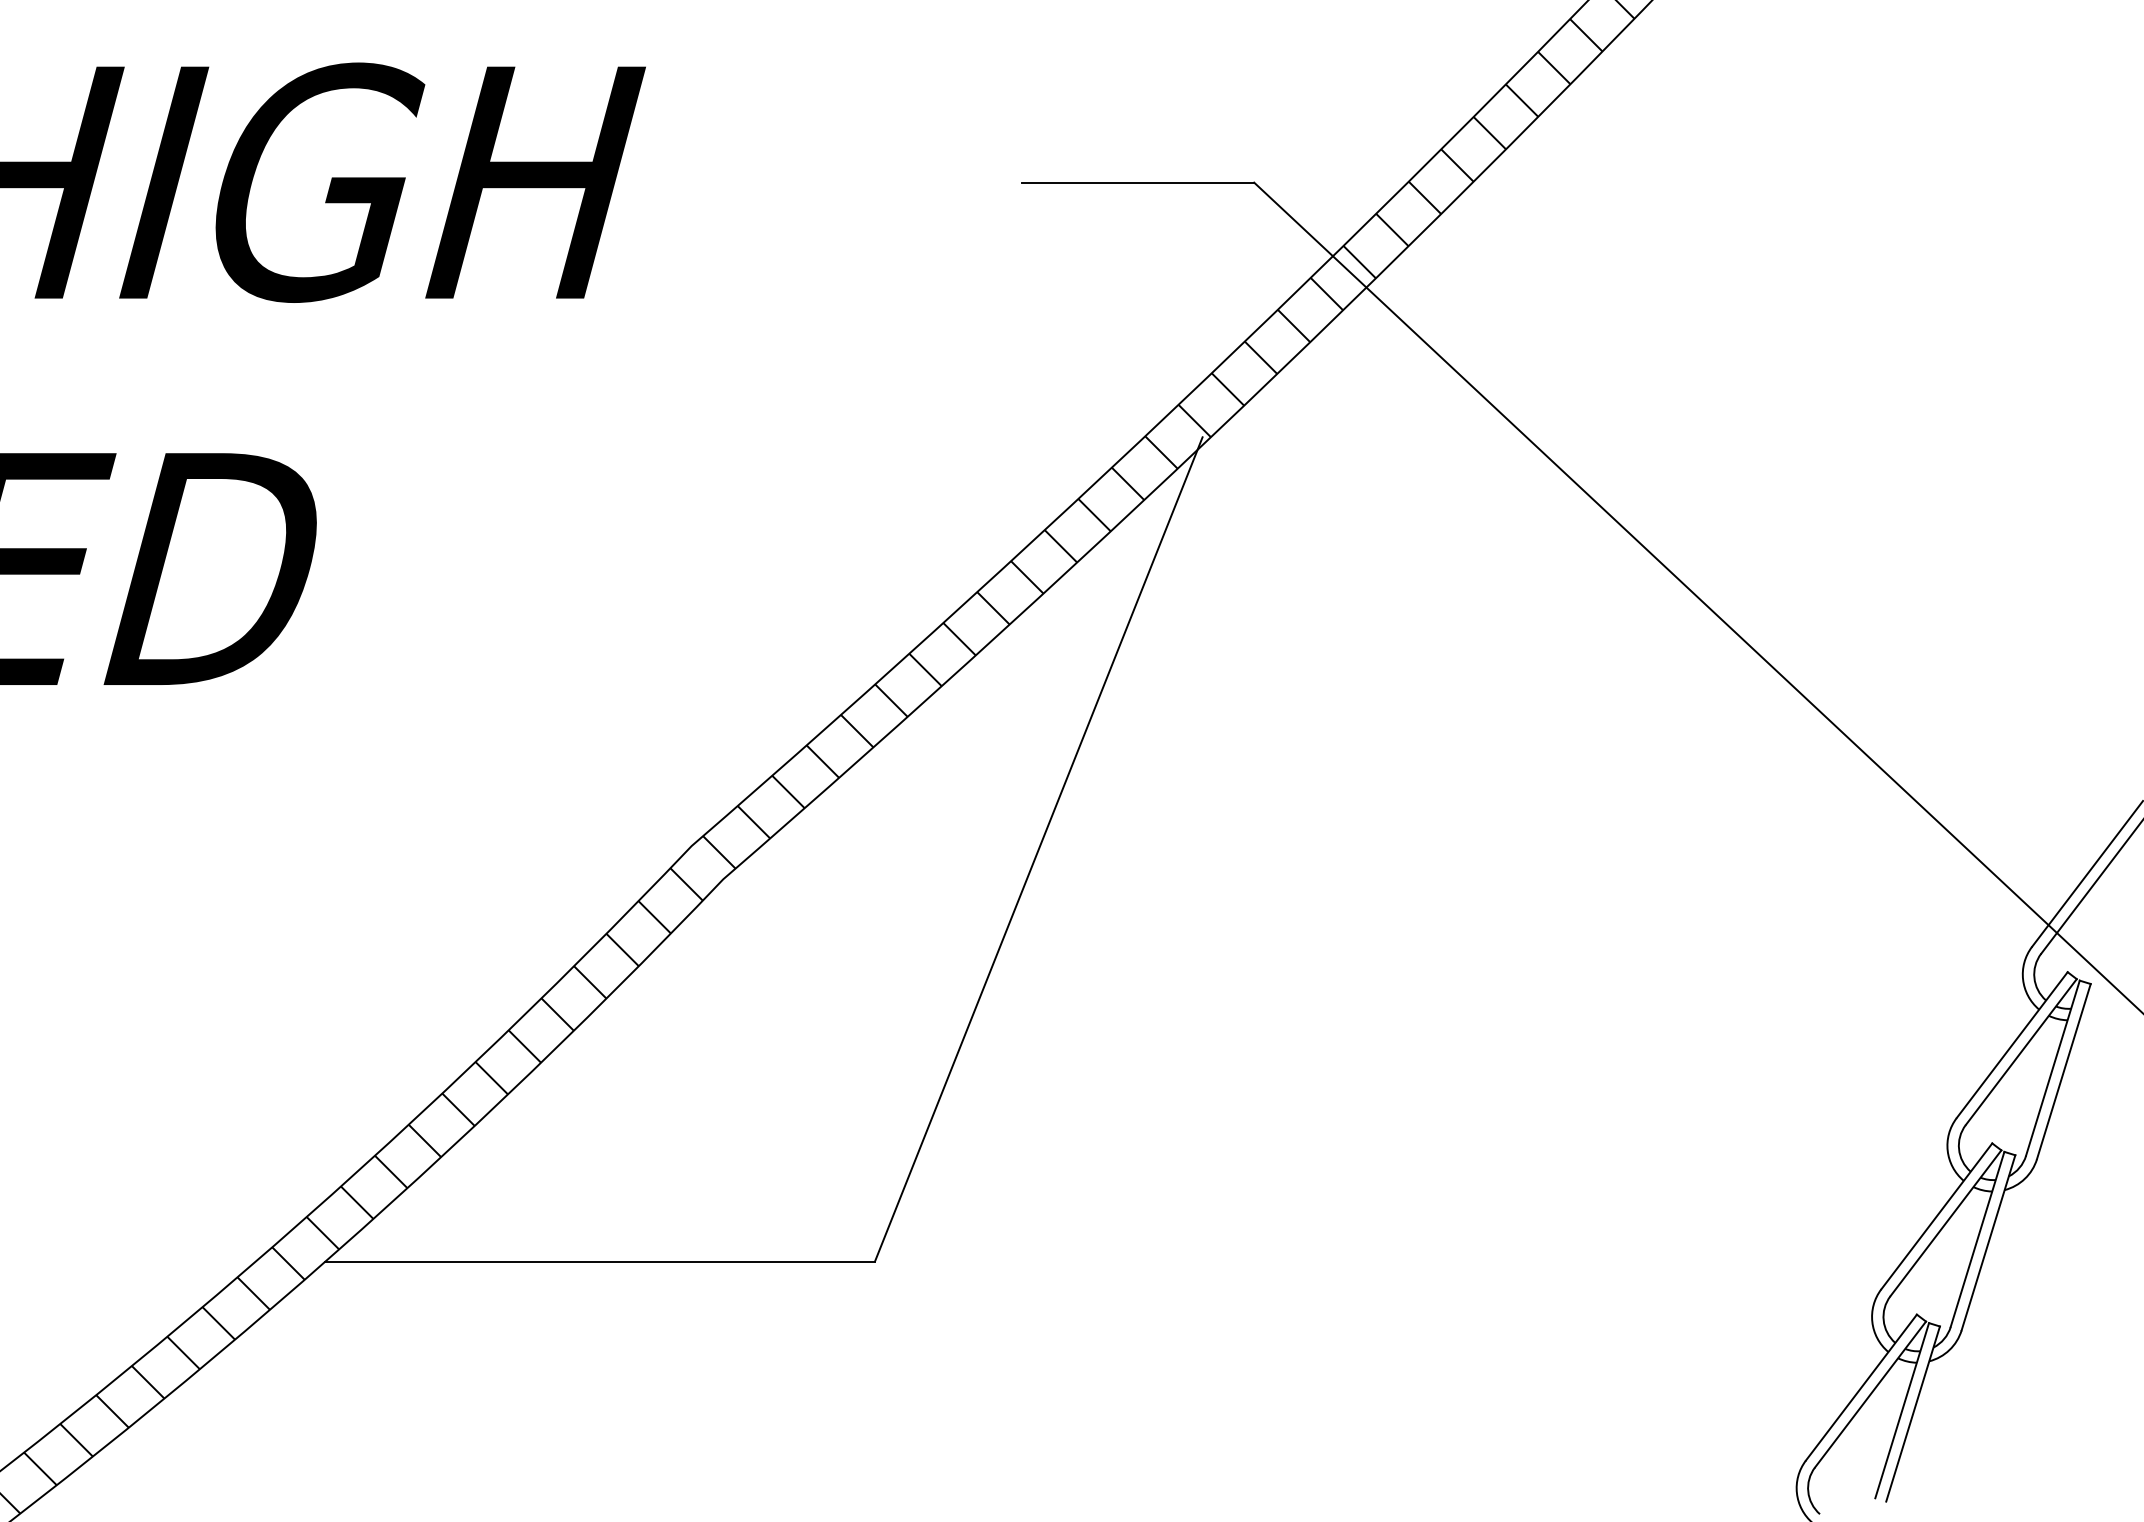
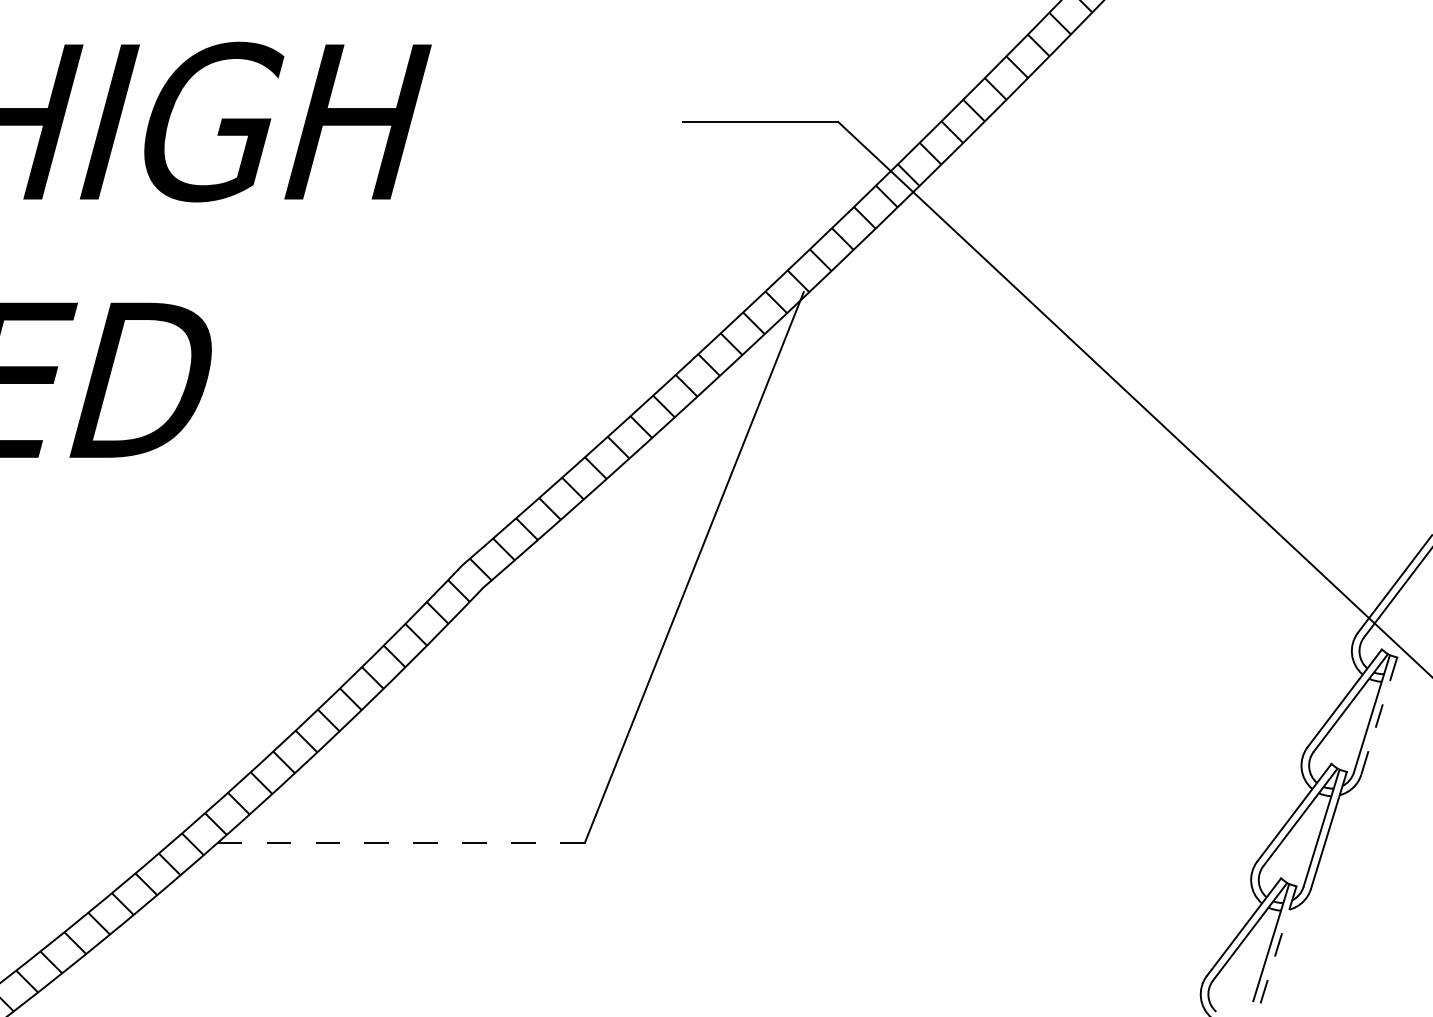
line: (2064, 1072) -> (1379, 716), solid -> dashed
line: (600, 1262) -> (401, 843), solid -> dashed
line: (1913, 1414) -> (1278, 945), solid -> dashed

